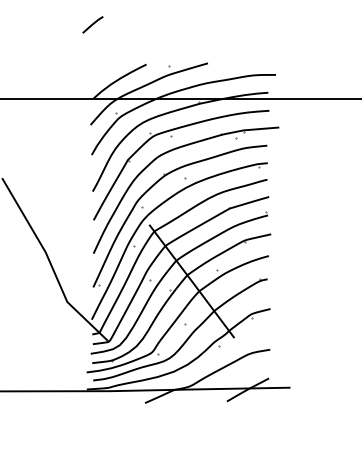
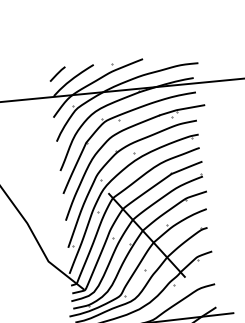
line: (92, 24) -> (57, 73), moved

